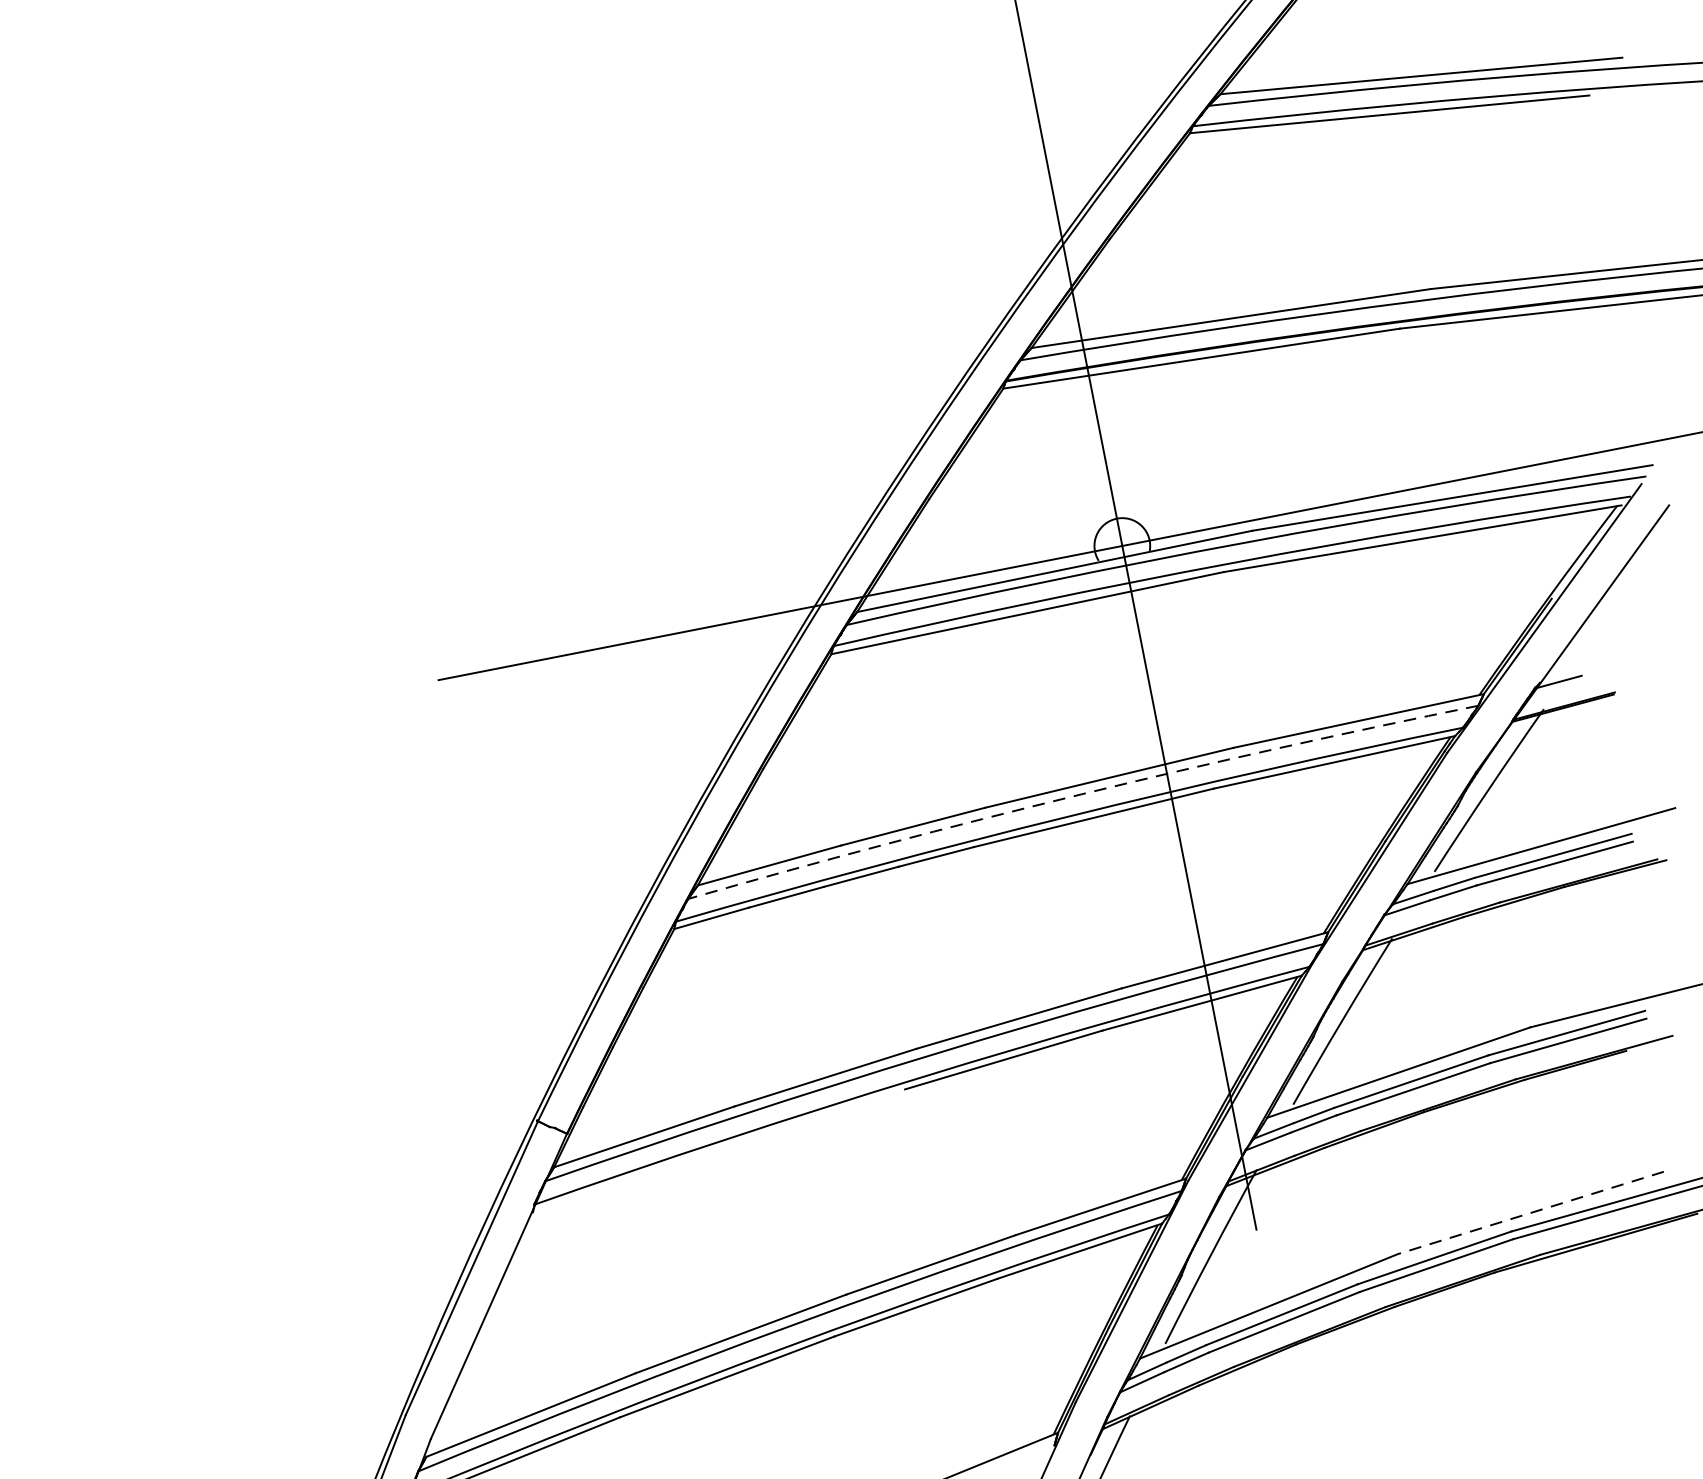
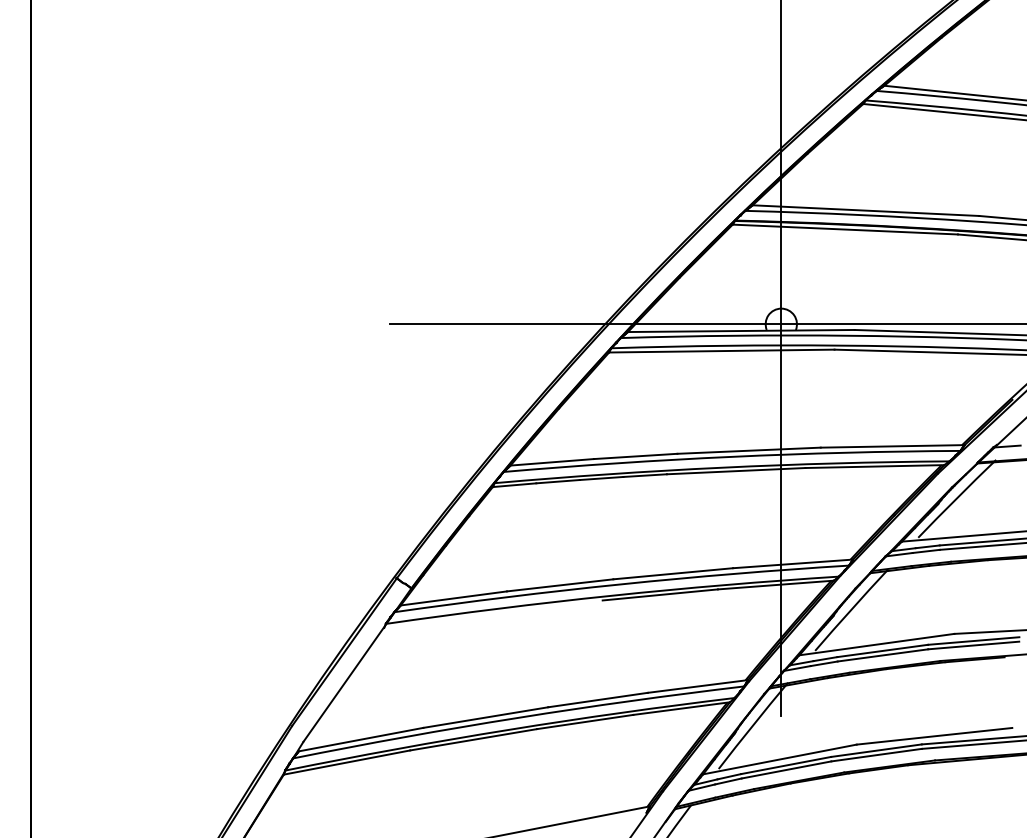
arc: (1080, 793) -> (731, 456), dashed -> solid
line: (1530, 1213) -> (934, 736), dashed -> solid

